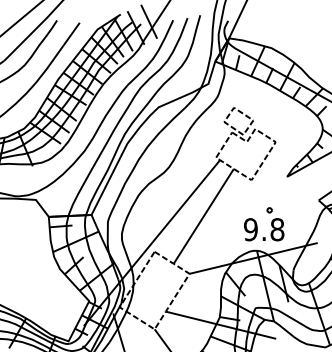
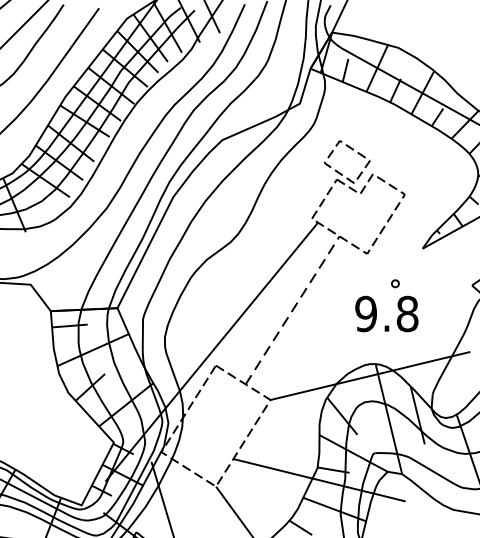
line: (204, 215) -> (293, 308), solid -> dashed
part: (257, 224) -> (376, 305), moved

